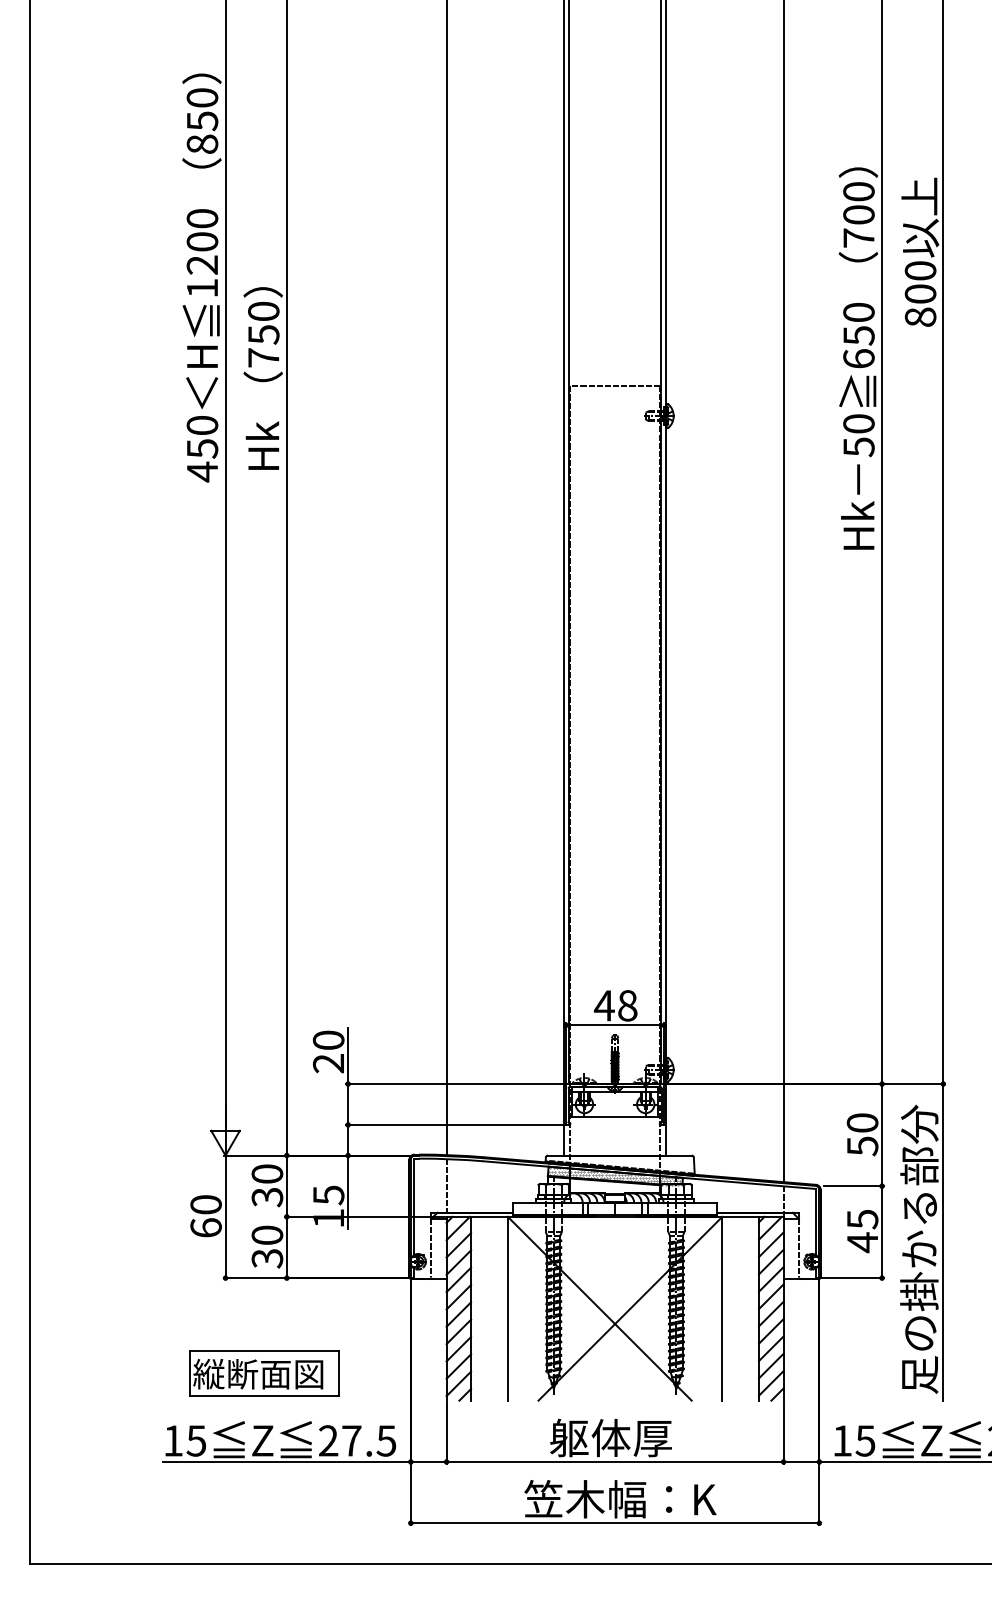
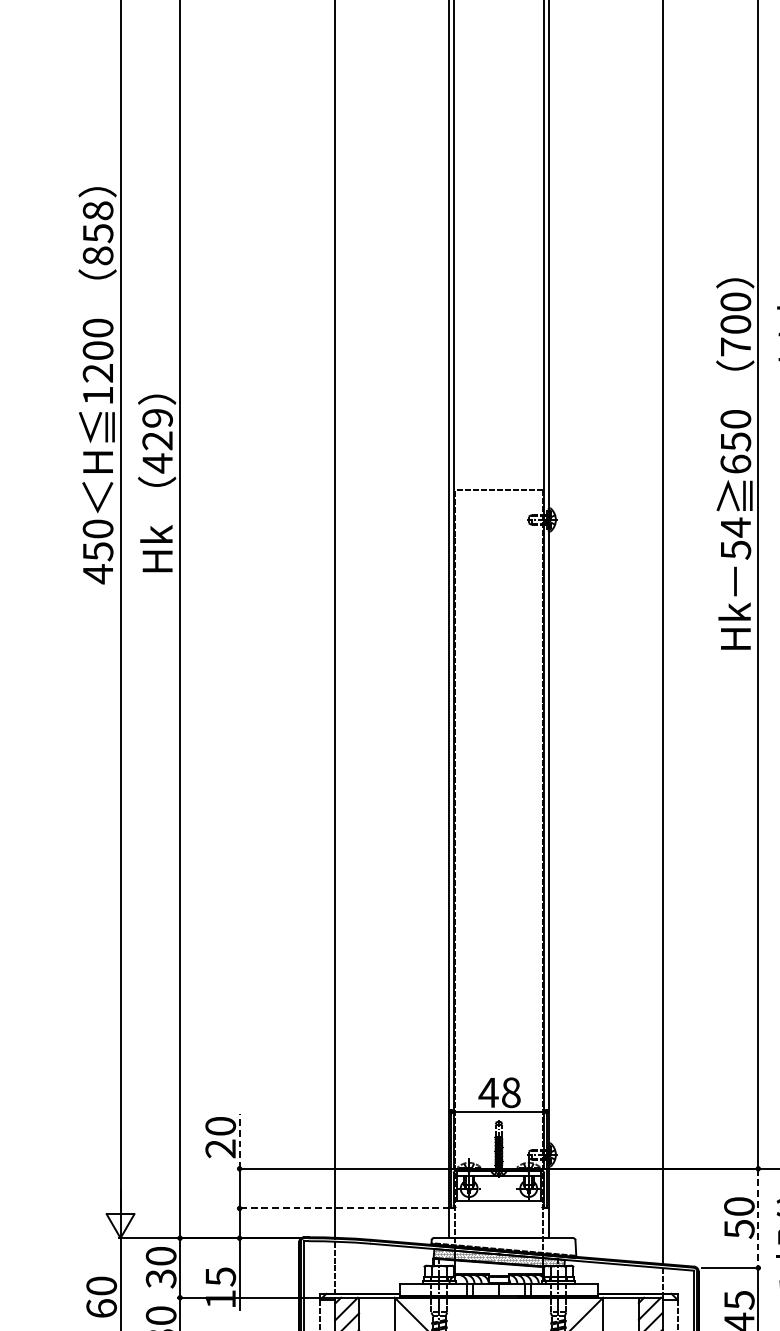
text: (202, 97) -> (98, 210), 850 -> 858
text: (263, 335) -> (157, 441), 750 -> 429
text: (858, 423) -> (735, 527), 50 -> 54
line: (348, 1055) -> (239, 1141), solid -> dashed
line: (454, 1124) -> (342, 1208), solid -> dashed
line: (882, 1135) -> (758, 1218), solid -> dashed

